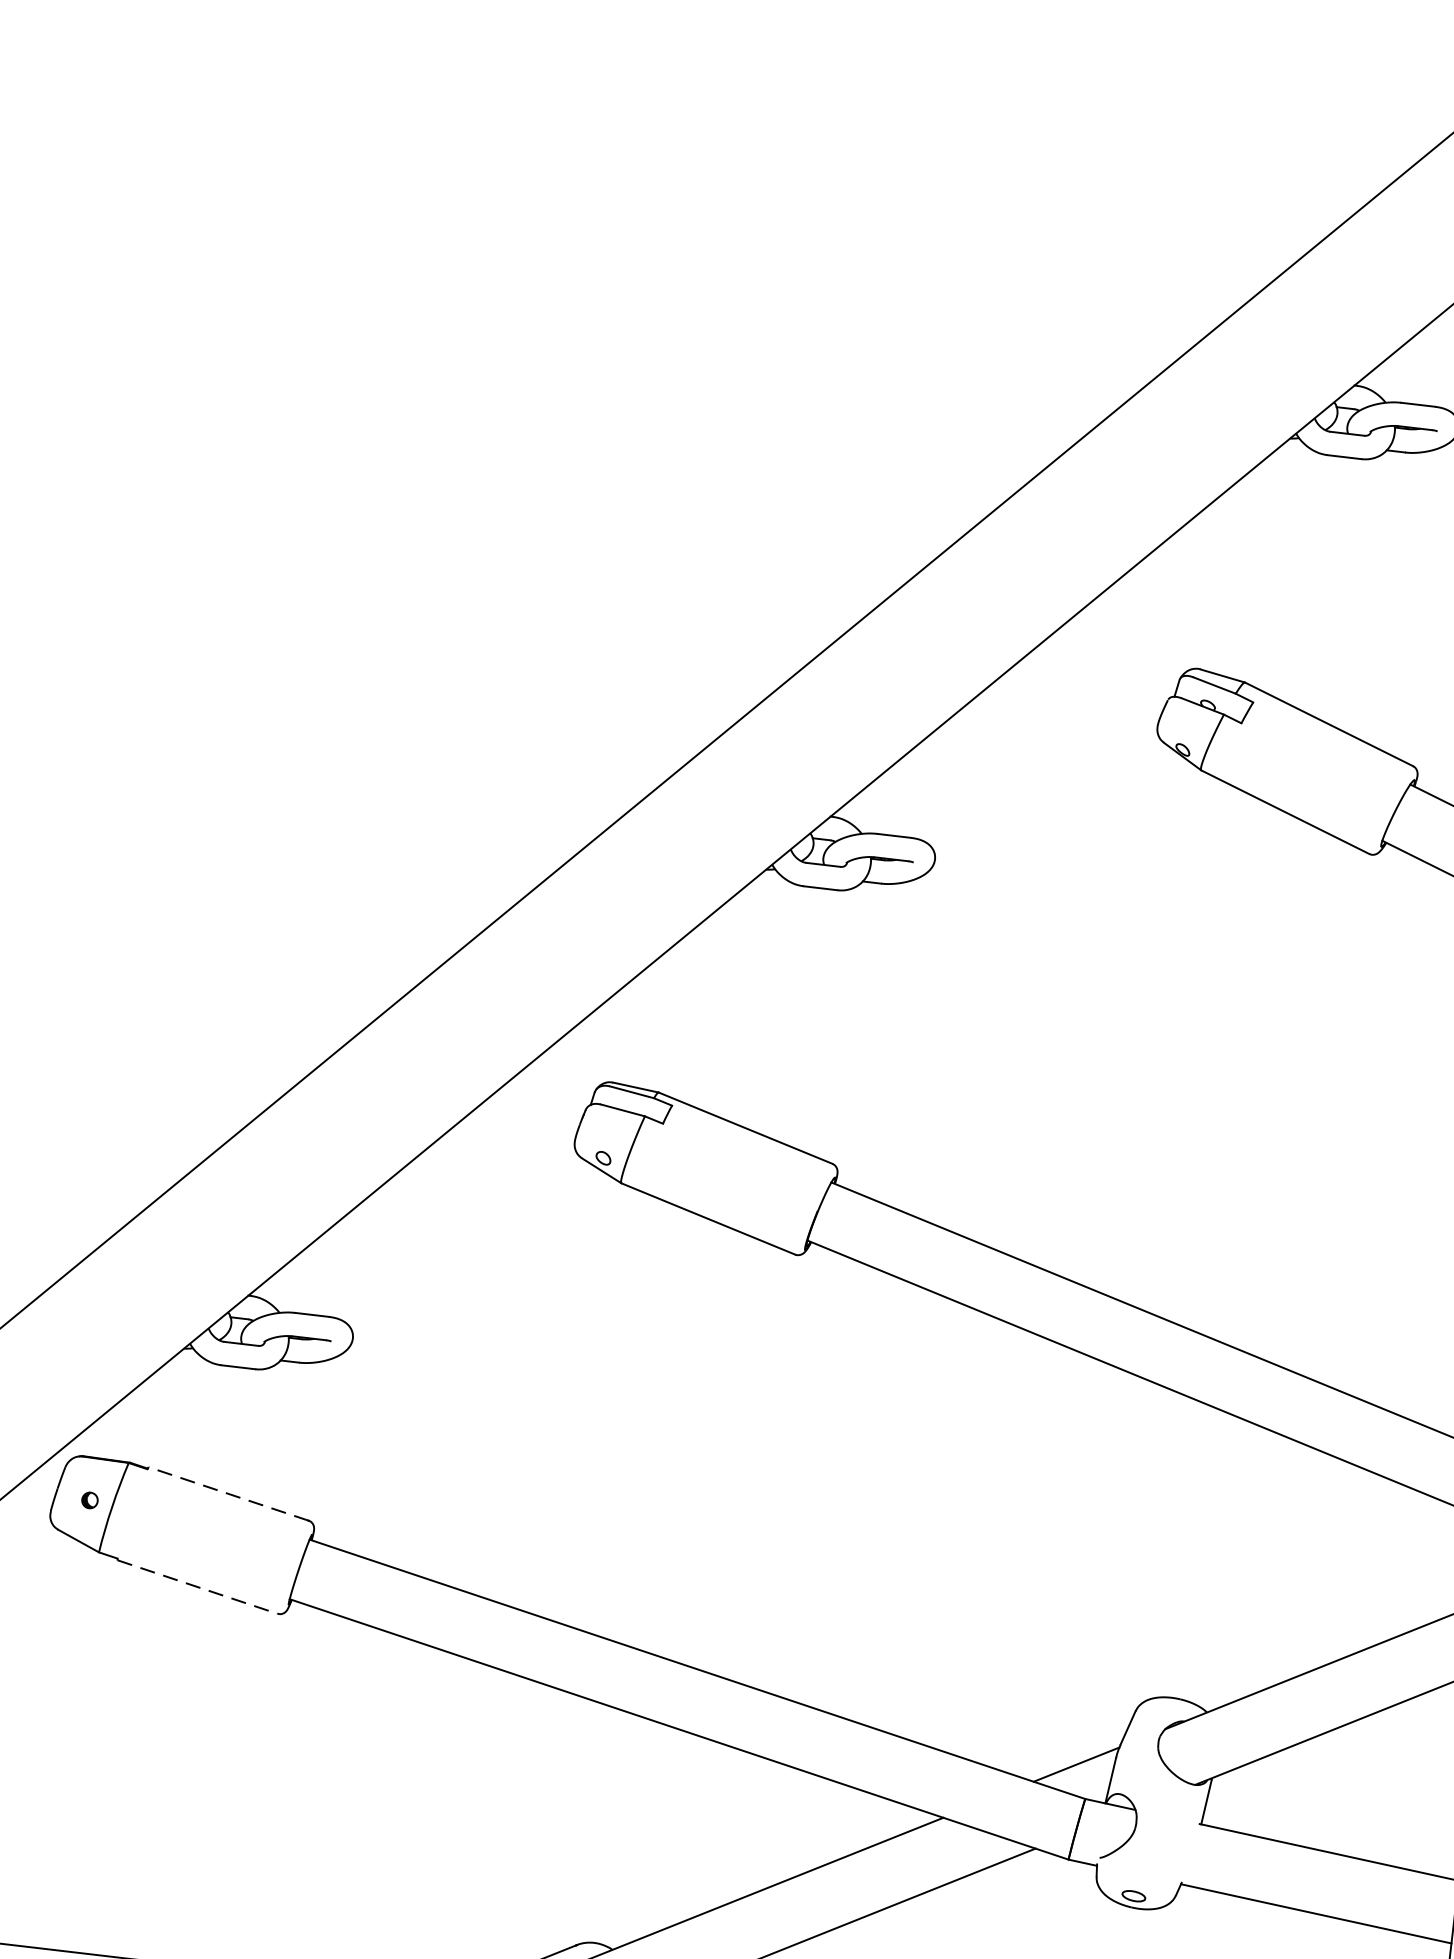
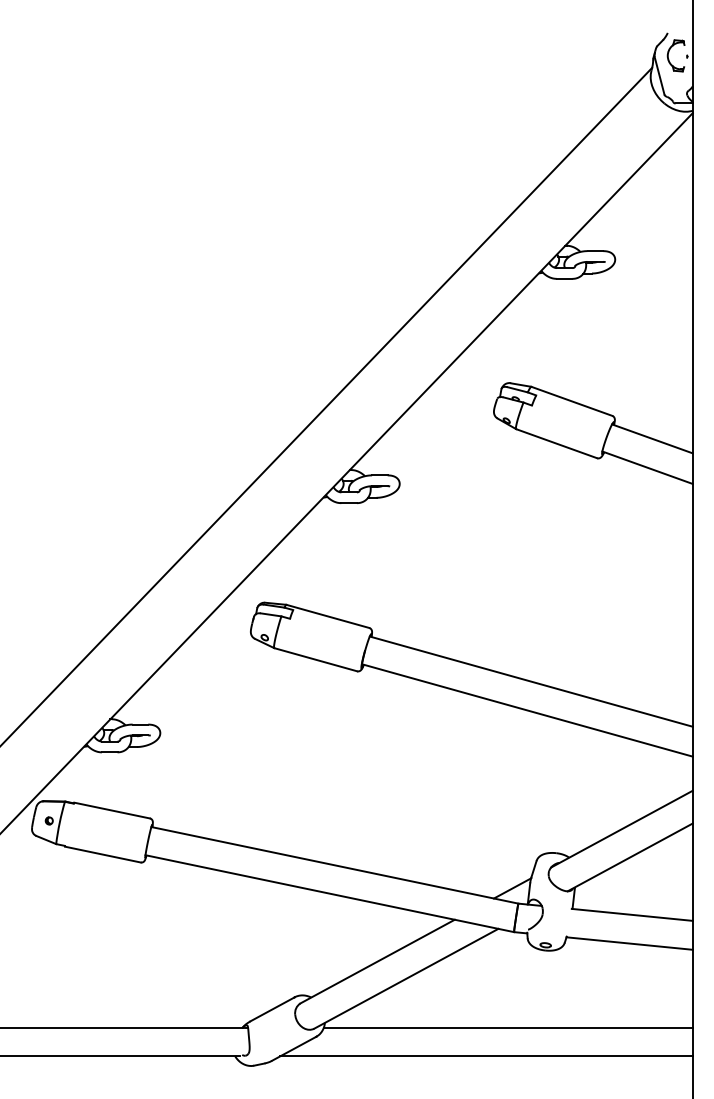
line: (229, 1493) -> (112, 810), dashed -> solid
line: (196, 1586) -> (102, 854), dashed -> solid

